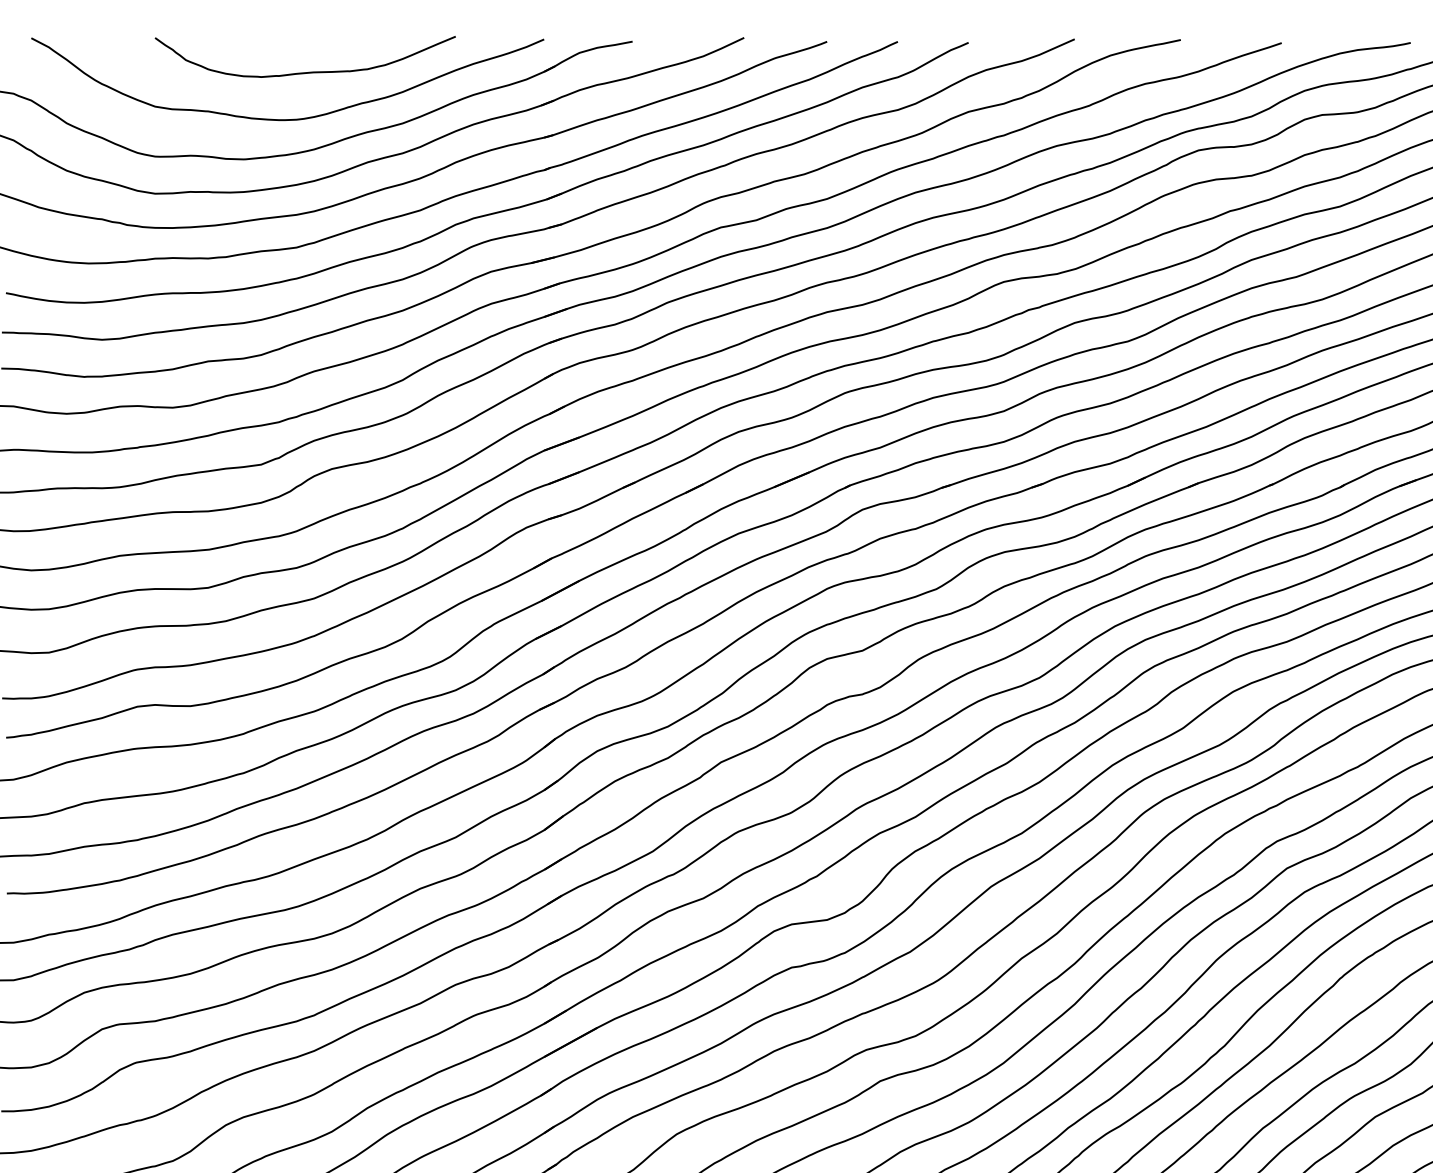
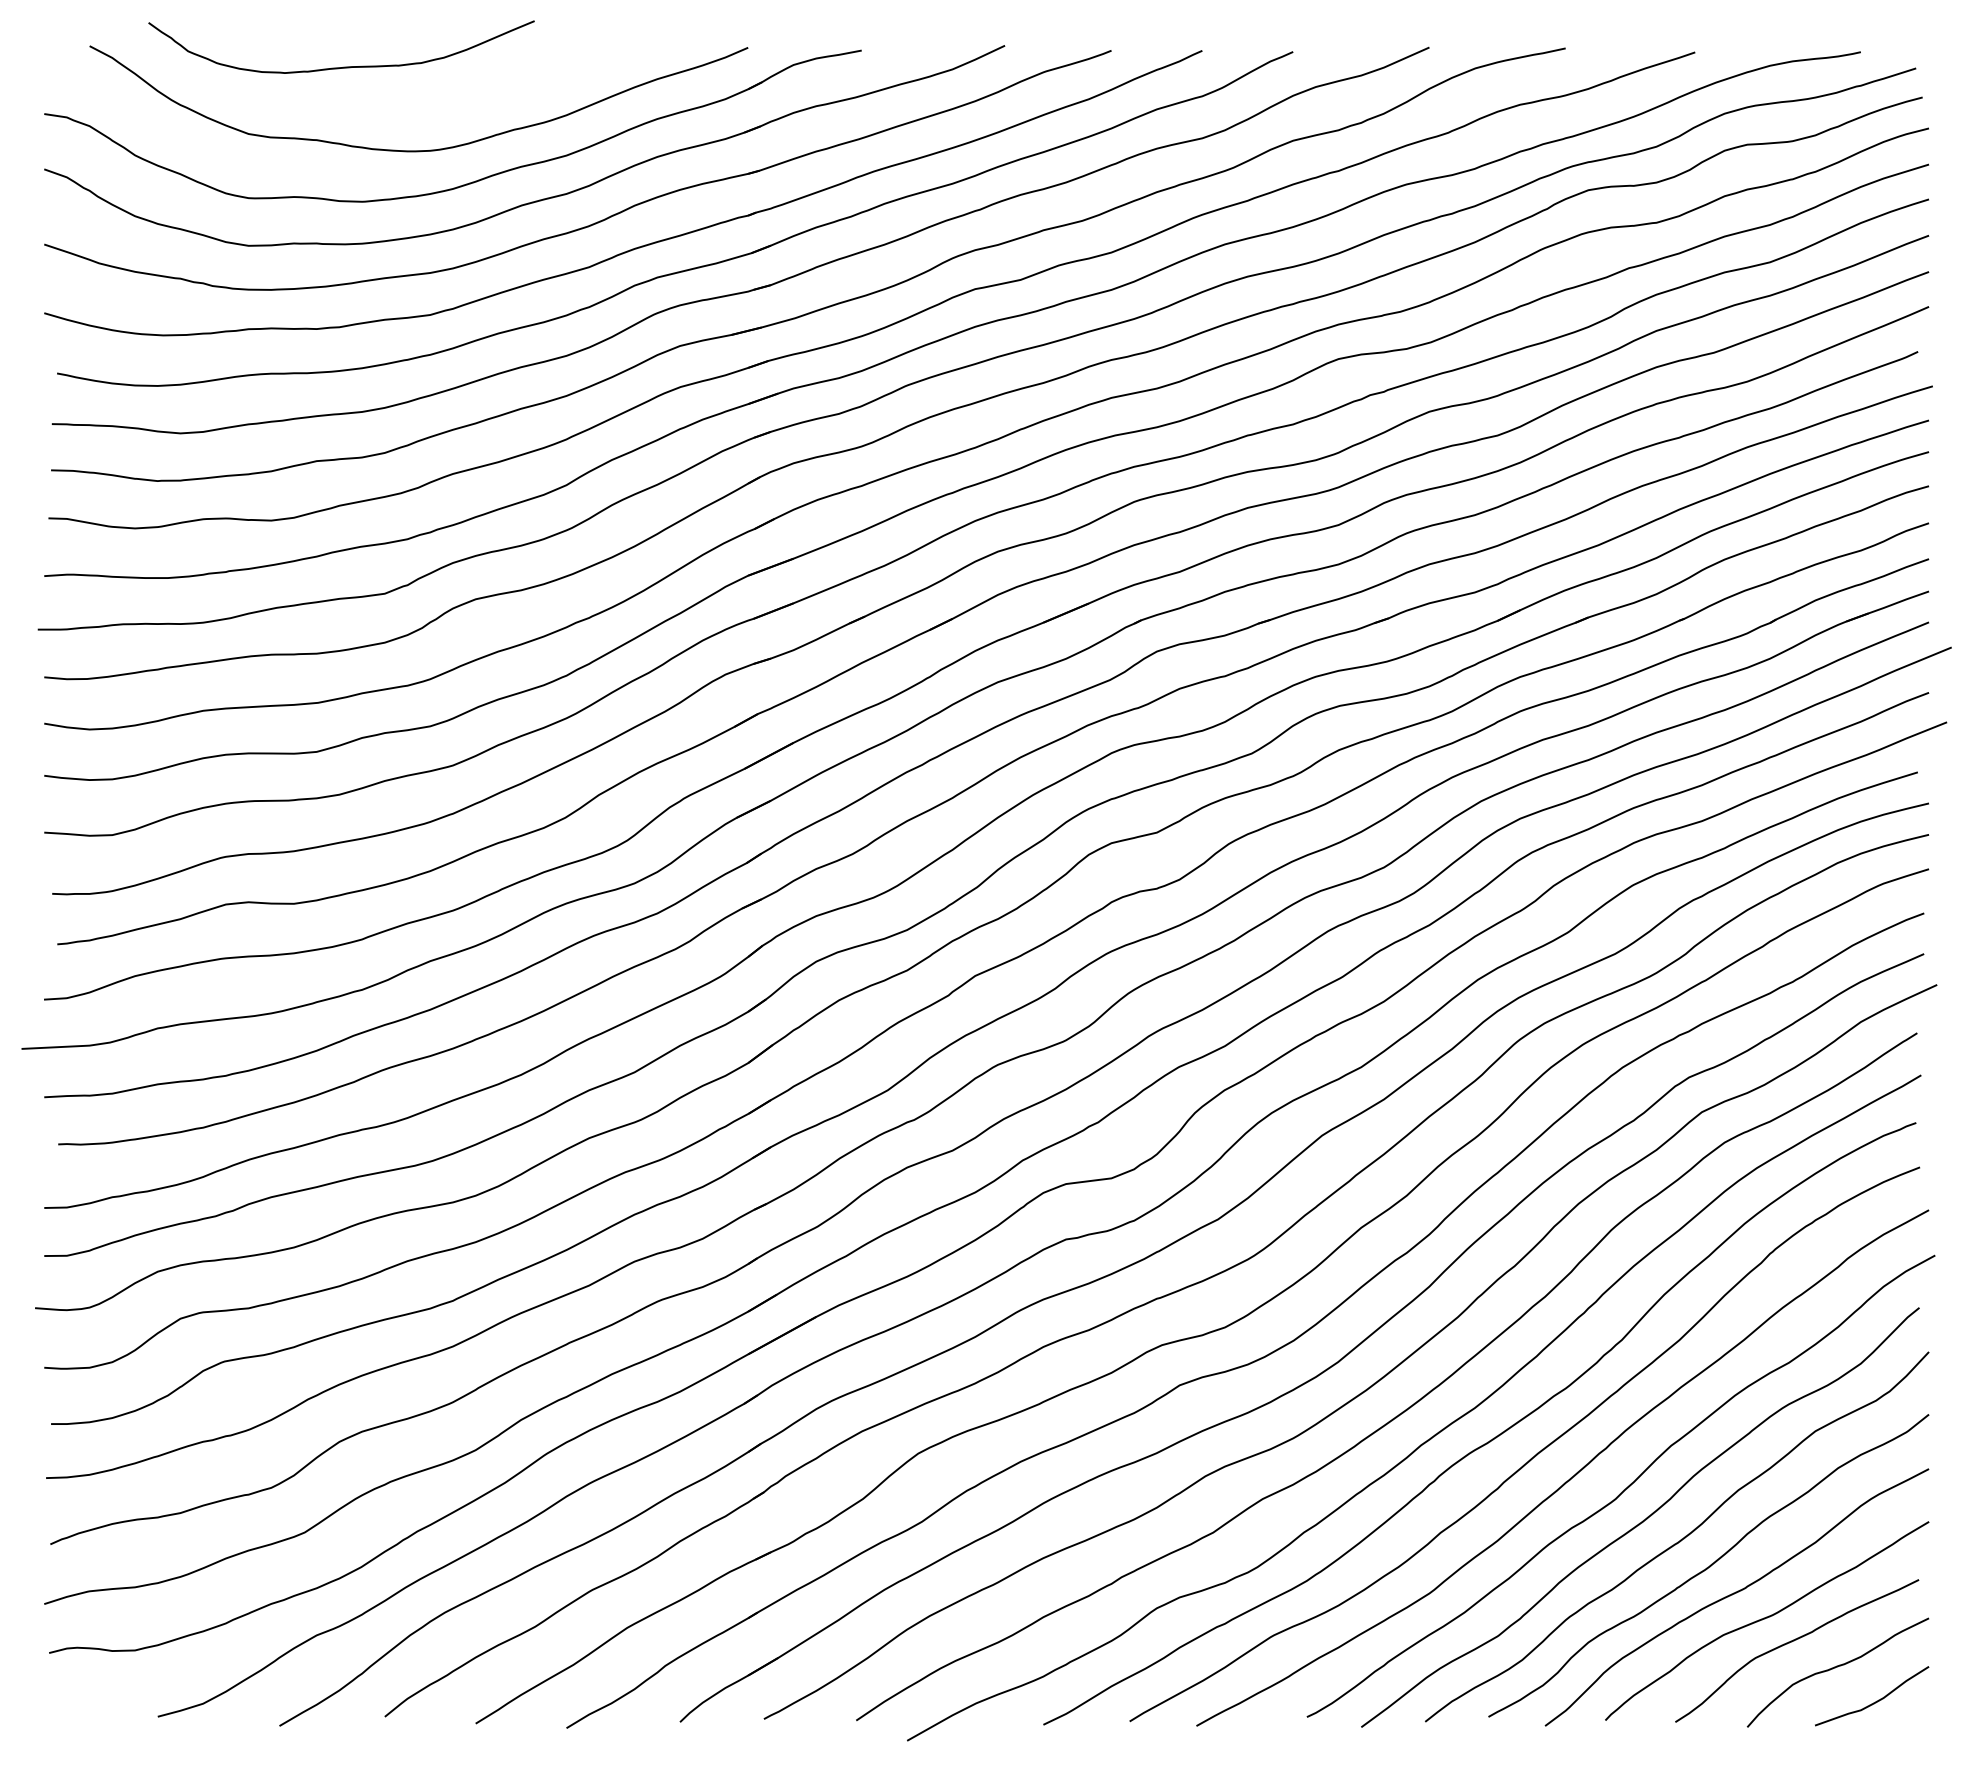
curve: (306, 71) -> (343, 66), moved

